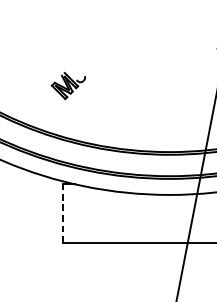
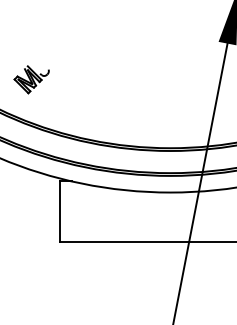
part: (68, 85) -> (31, 79), moved
line: (62, 213) -> (59, 211), dashed -> solid

